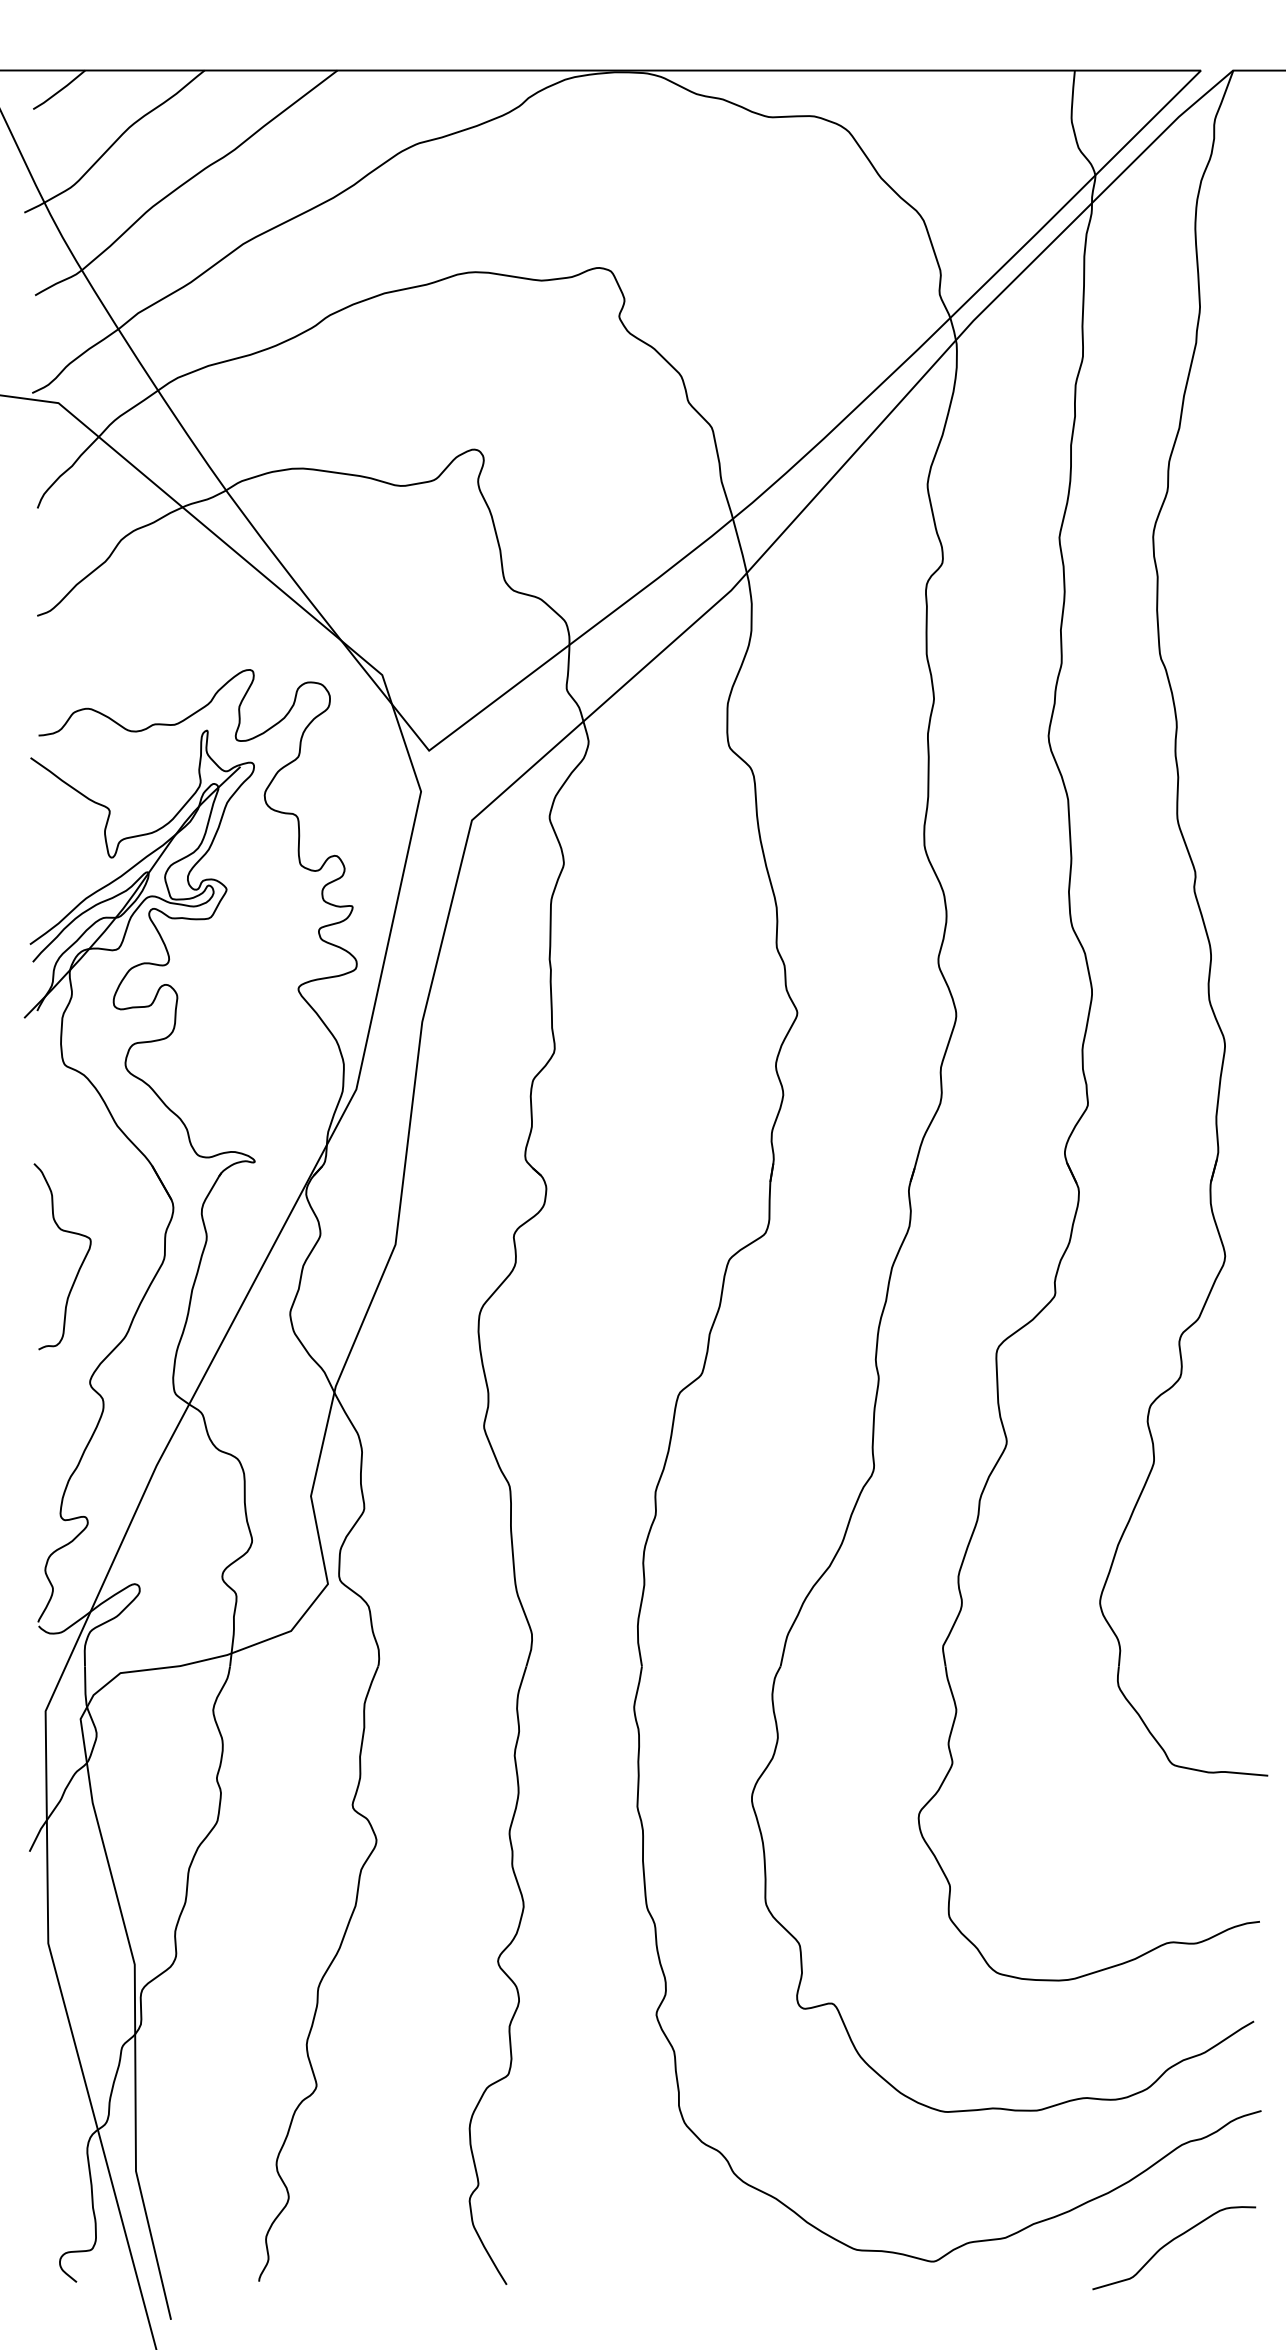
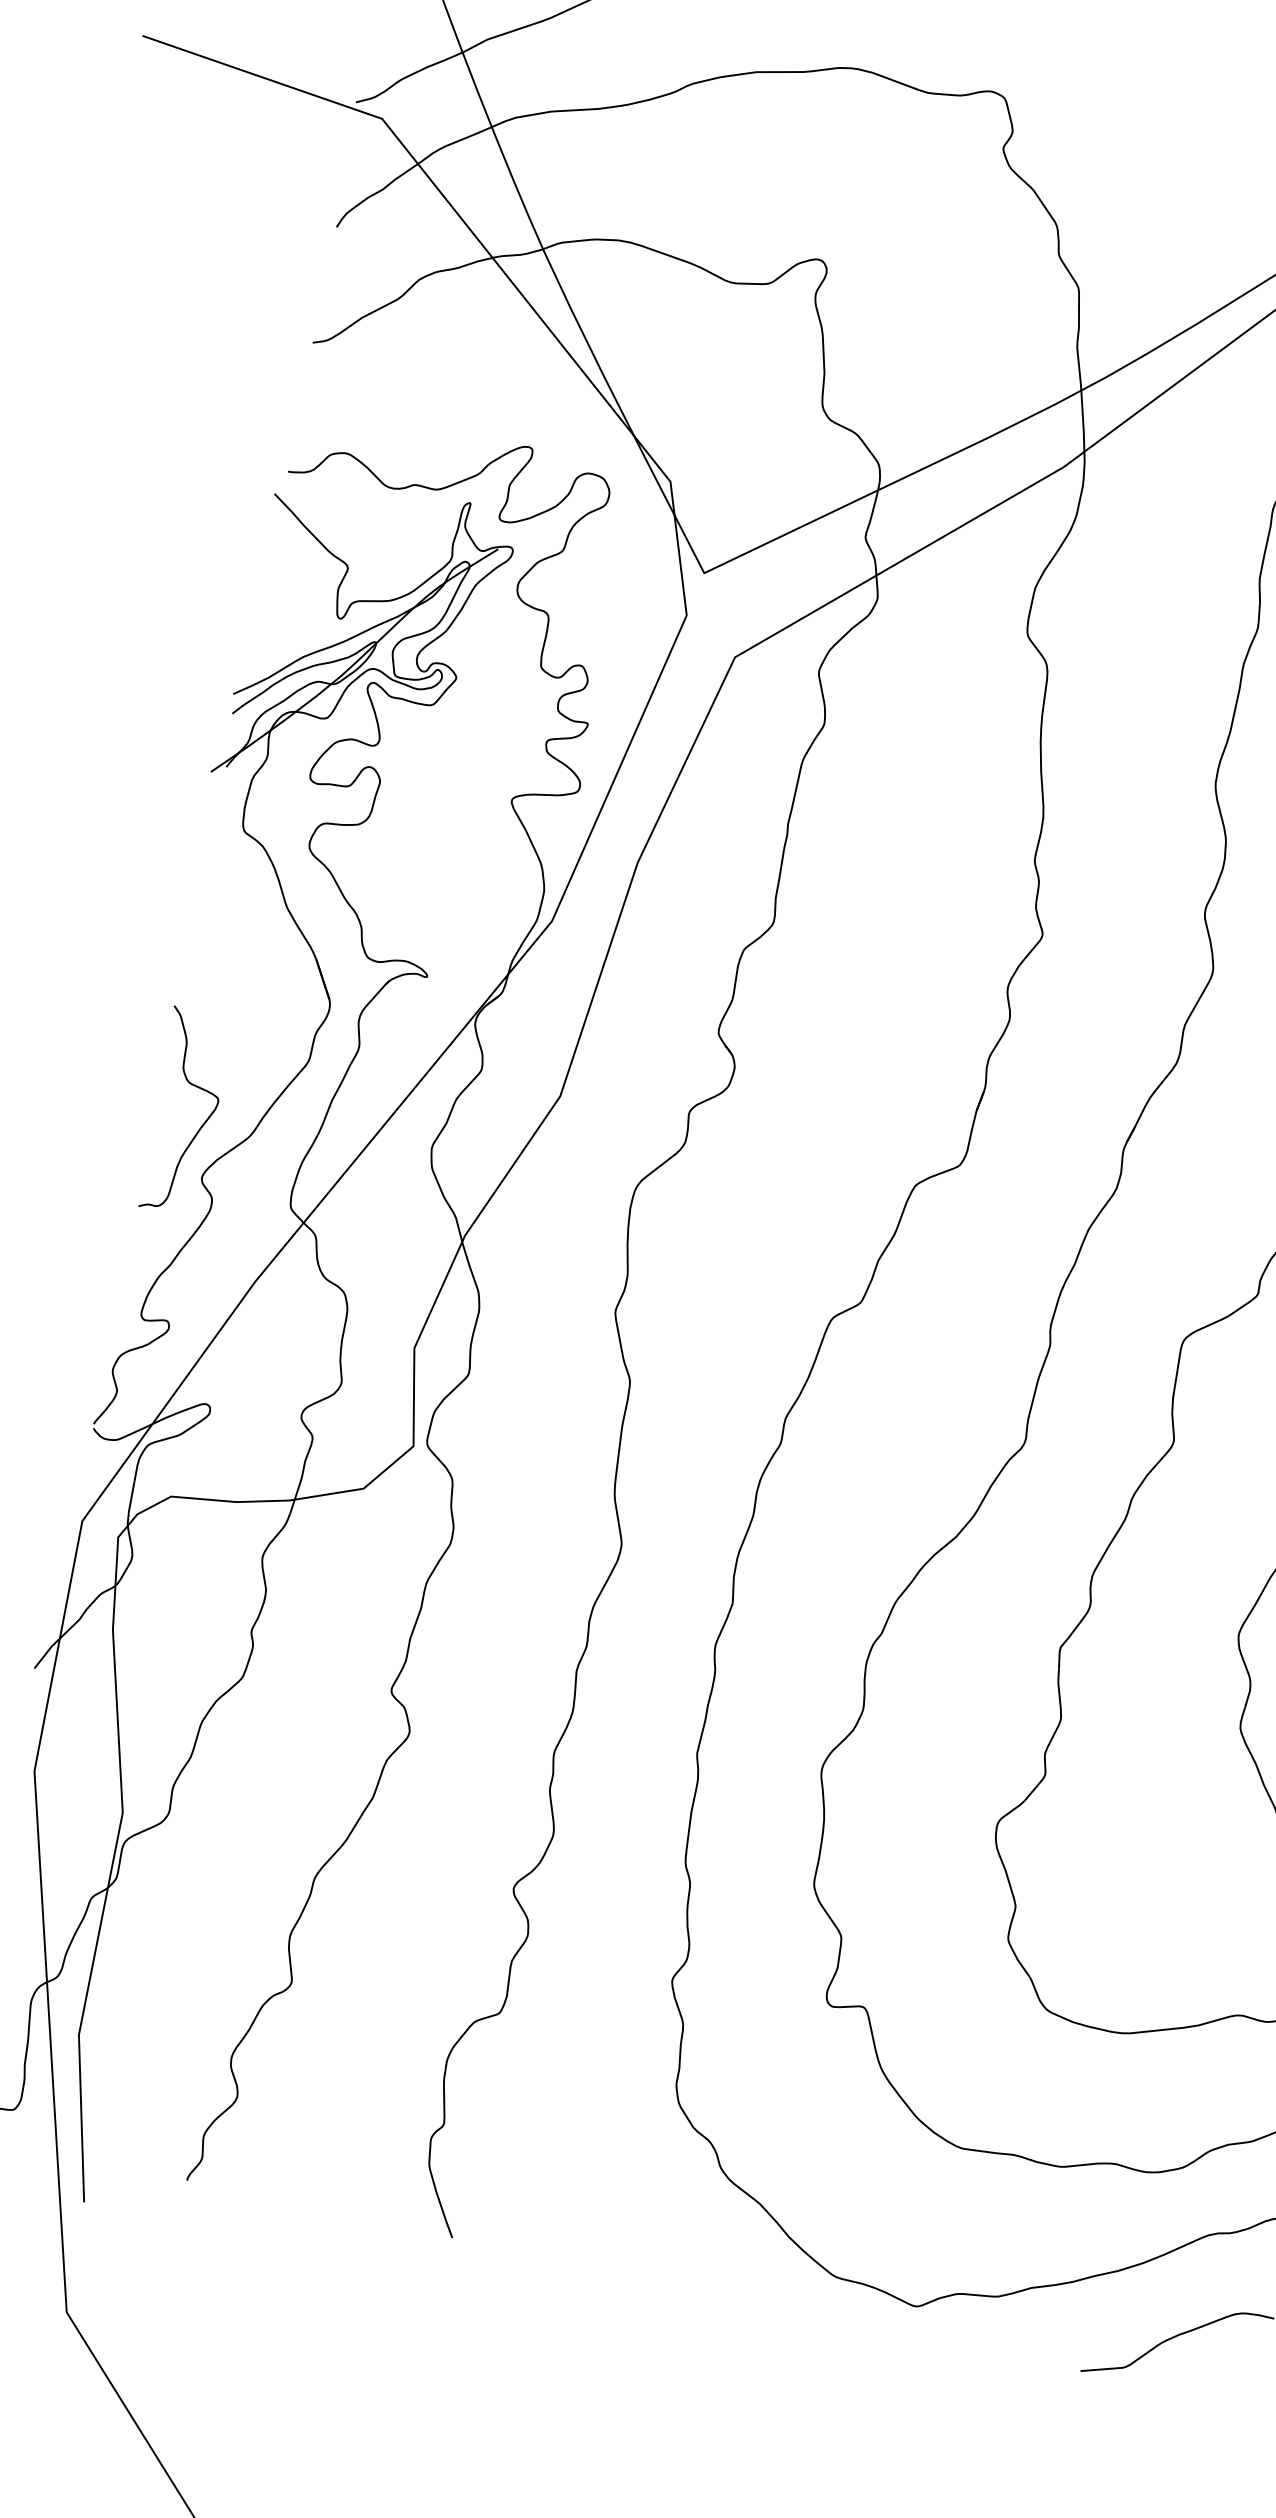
curve: (81, 1262) -> (203, 1122), moved

